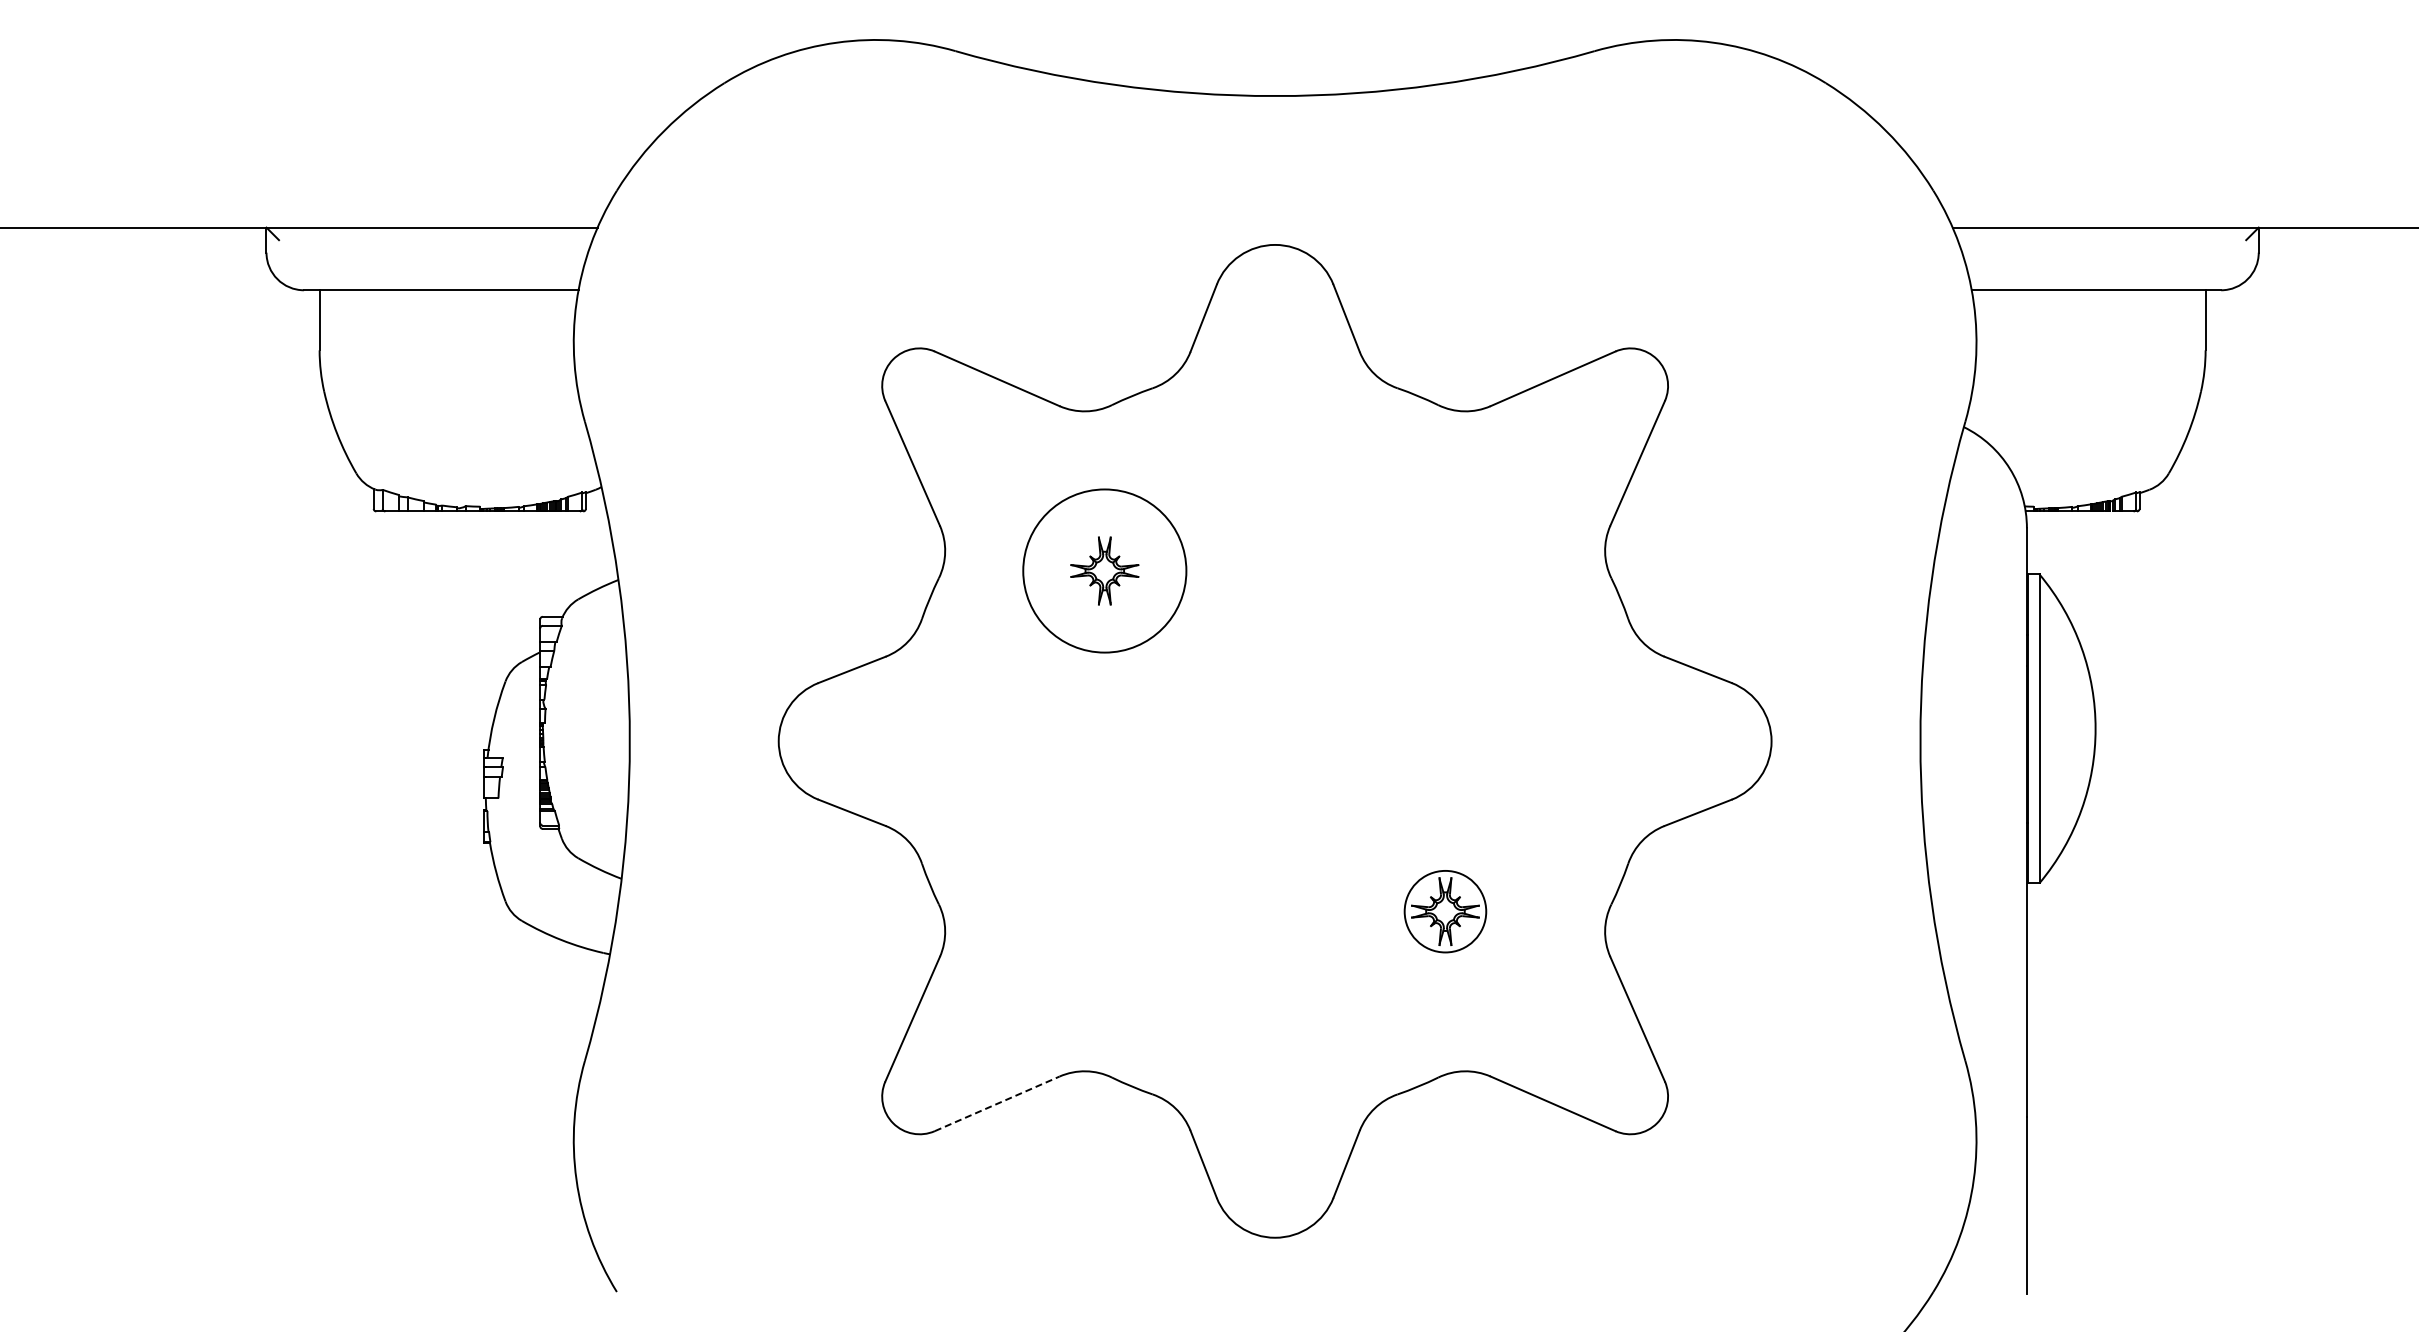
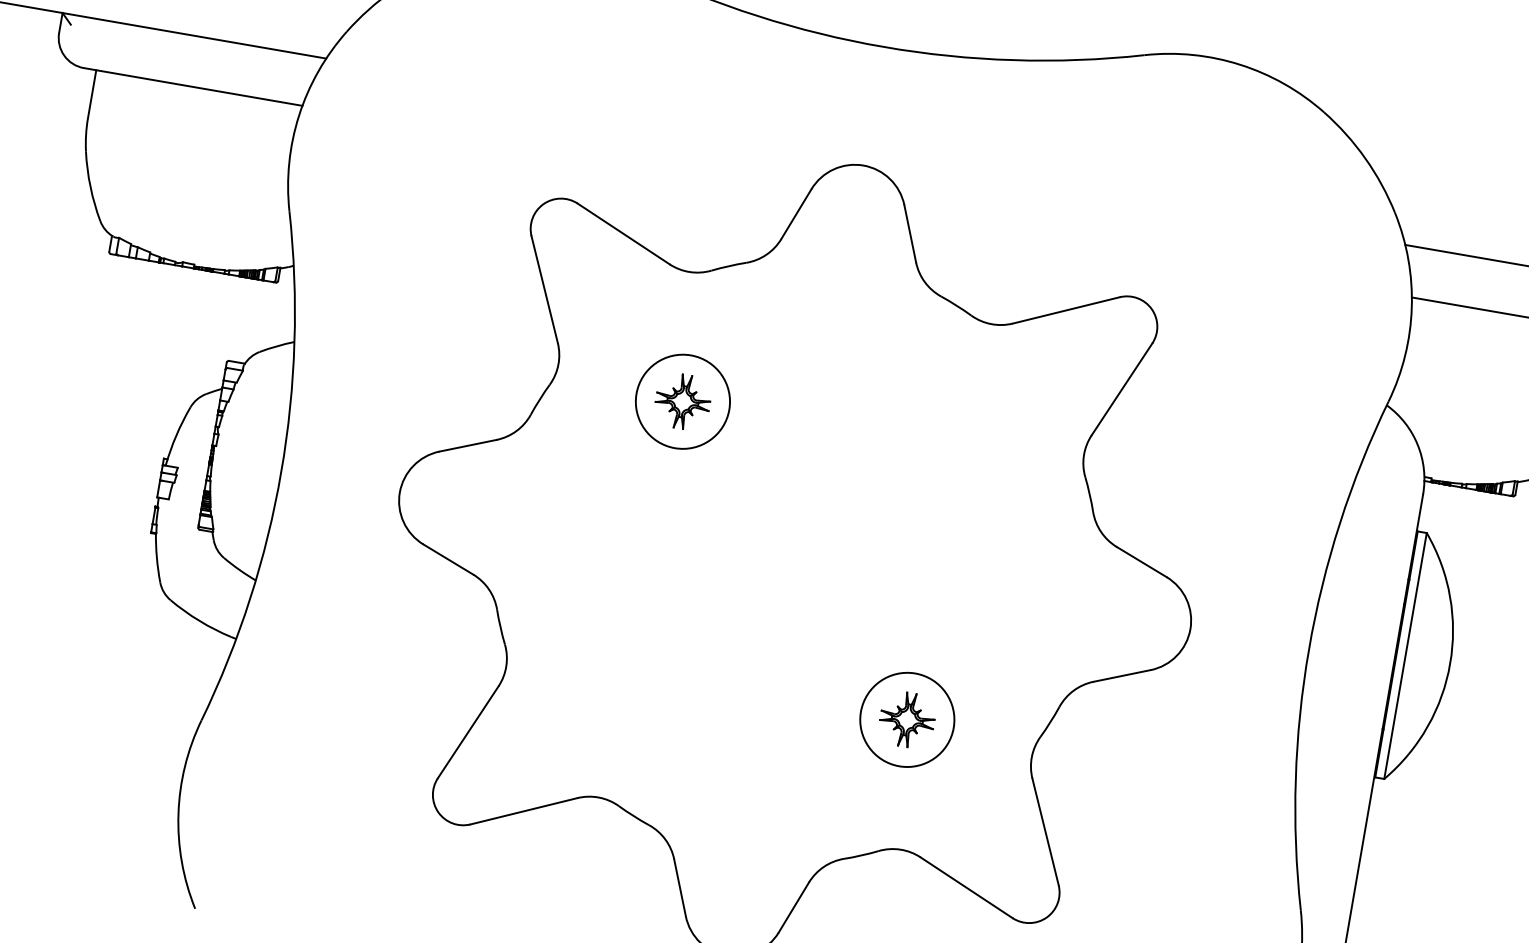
circle: (1104, 570) -> (682, 401), size x0.71
circle: (1445, 911) -> (907, 719), size x1.43
line: (997, 1103) -> (524, 811), dashed -> solid

